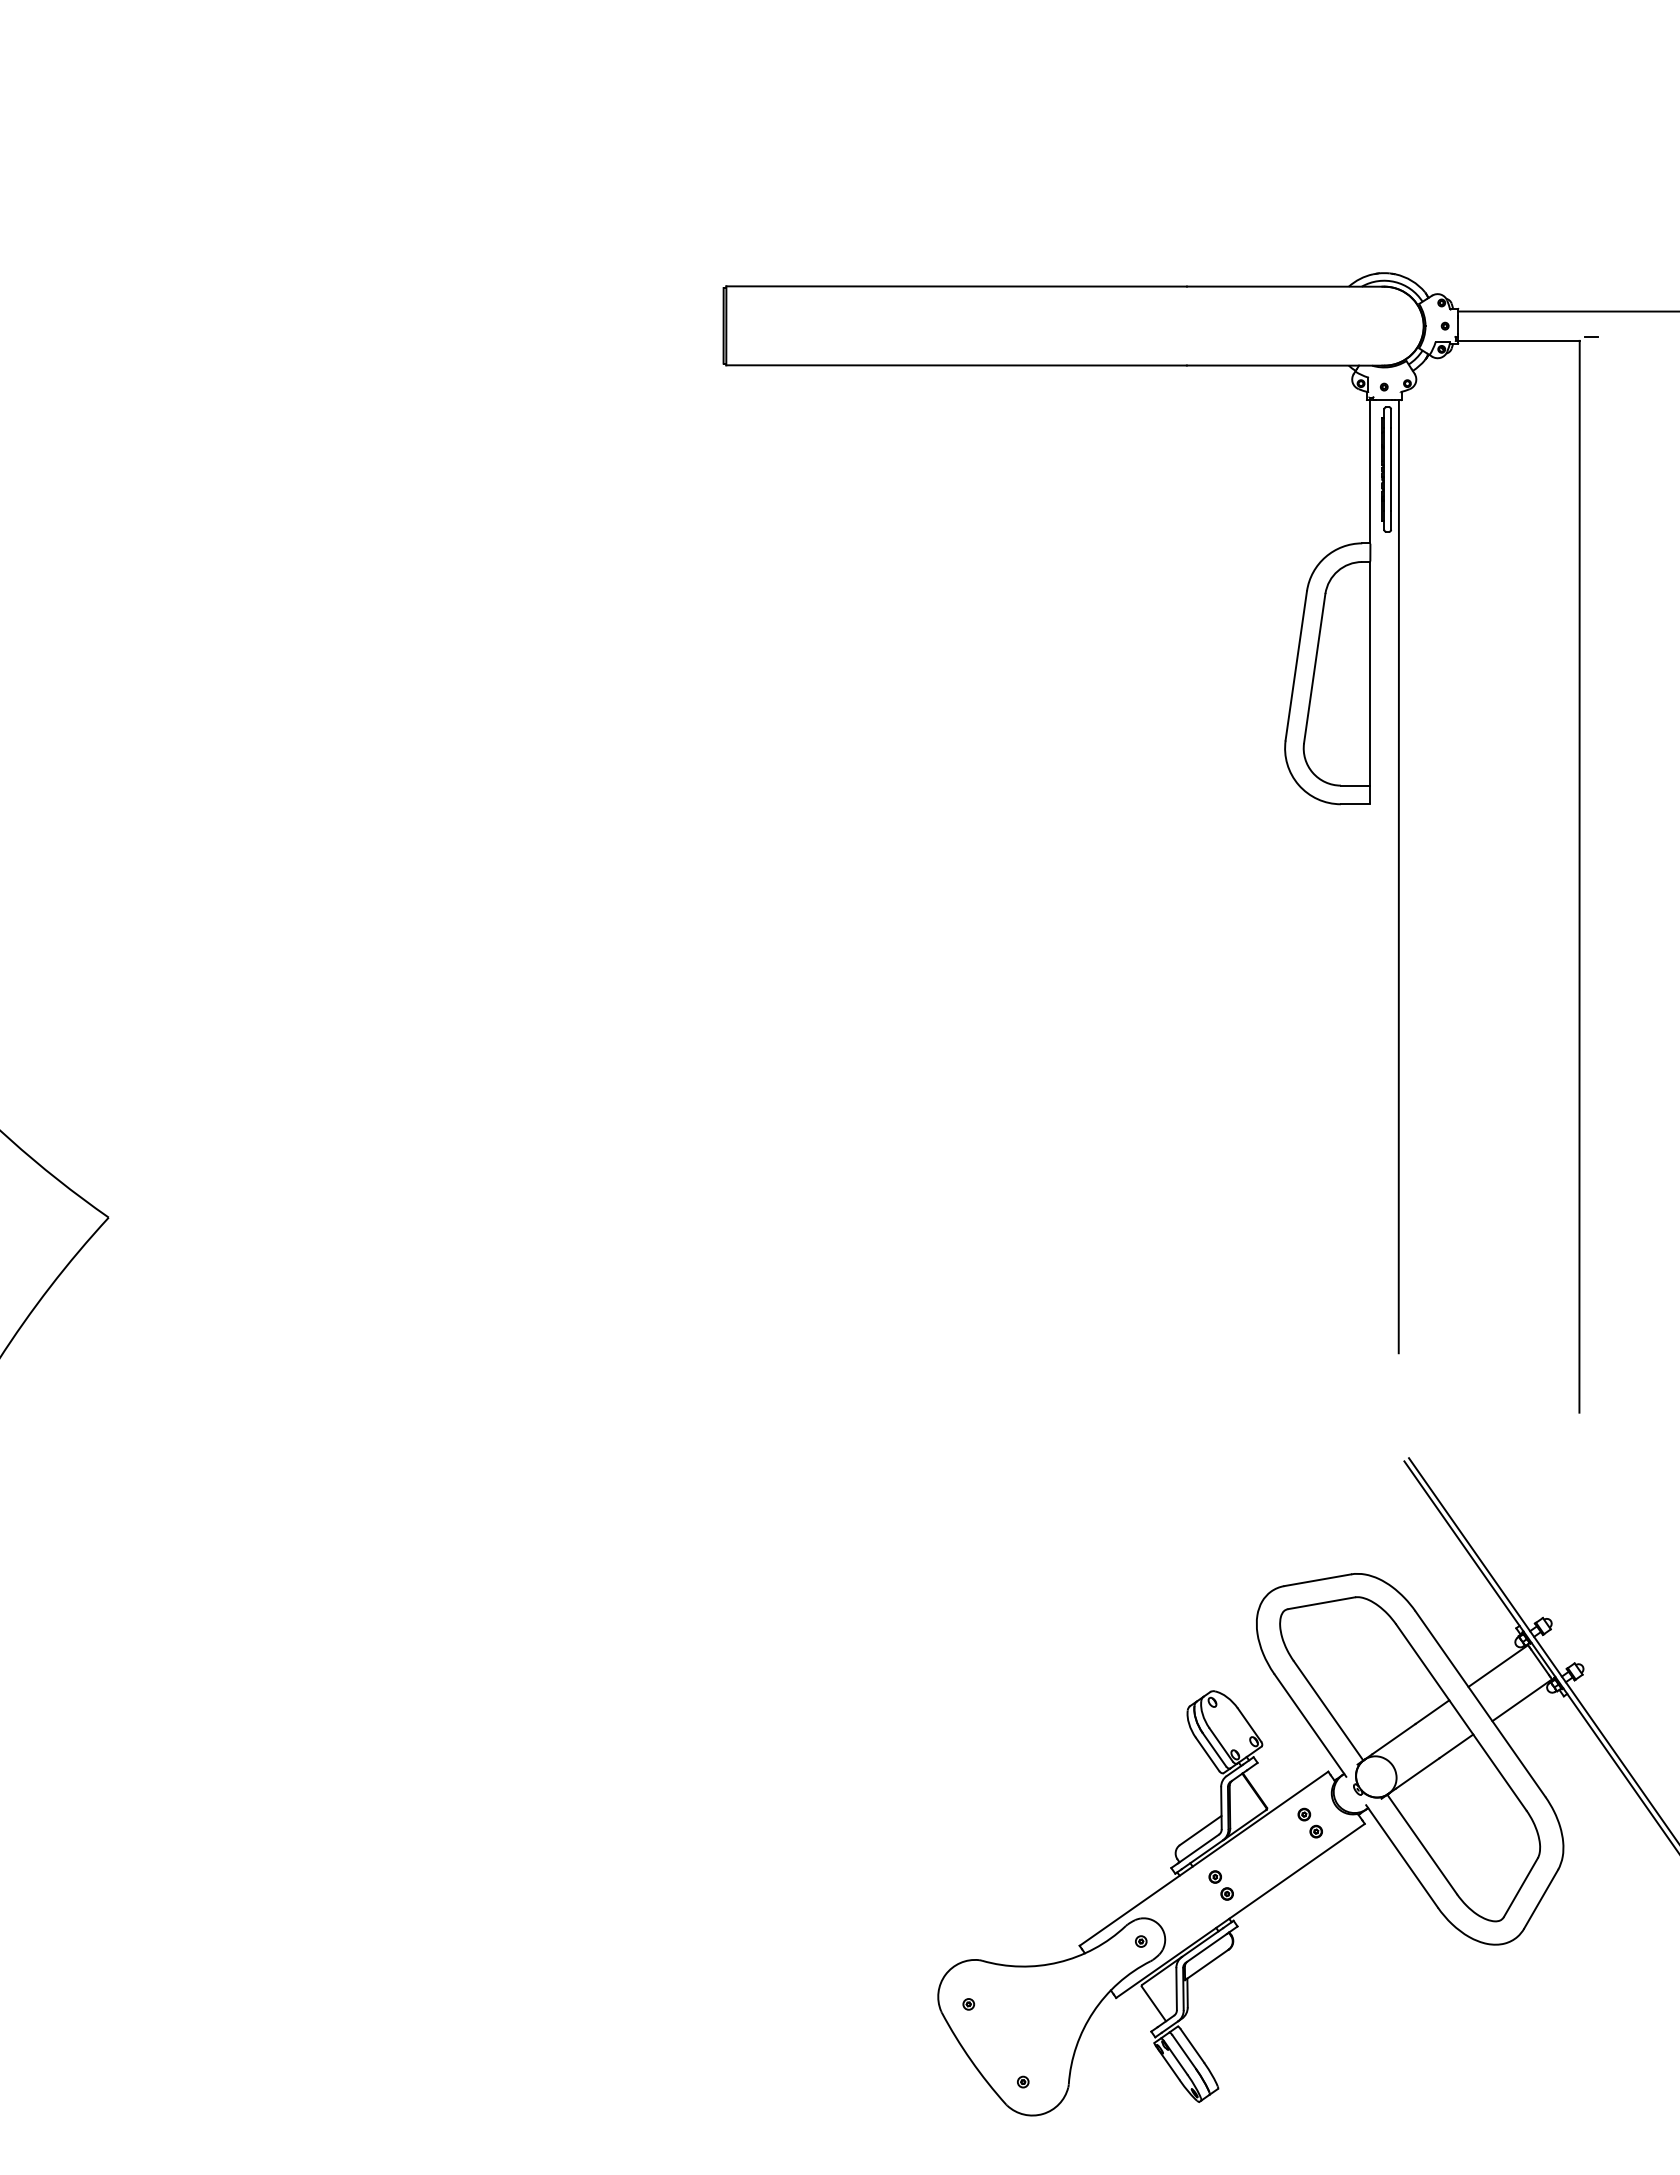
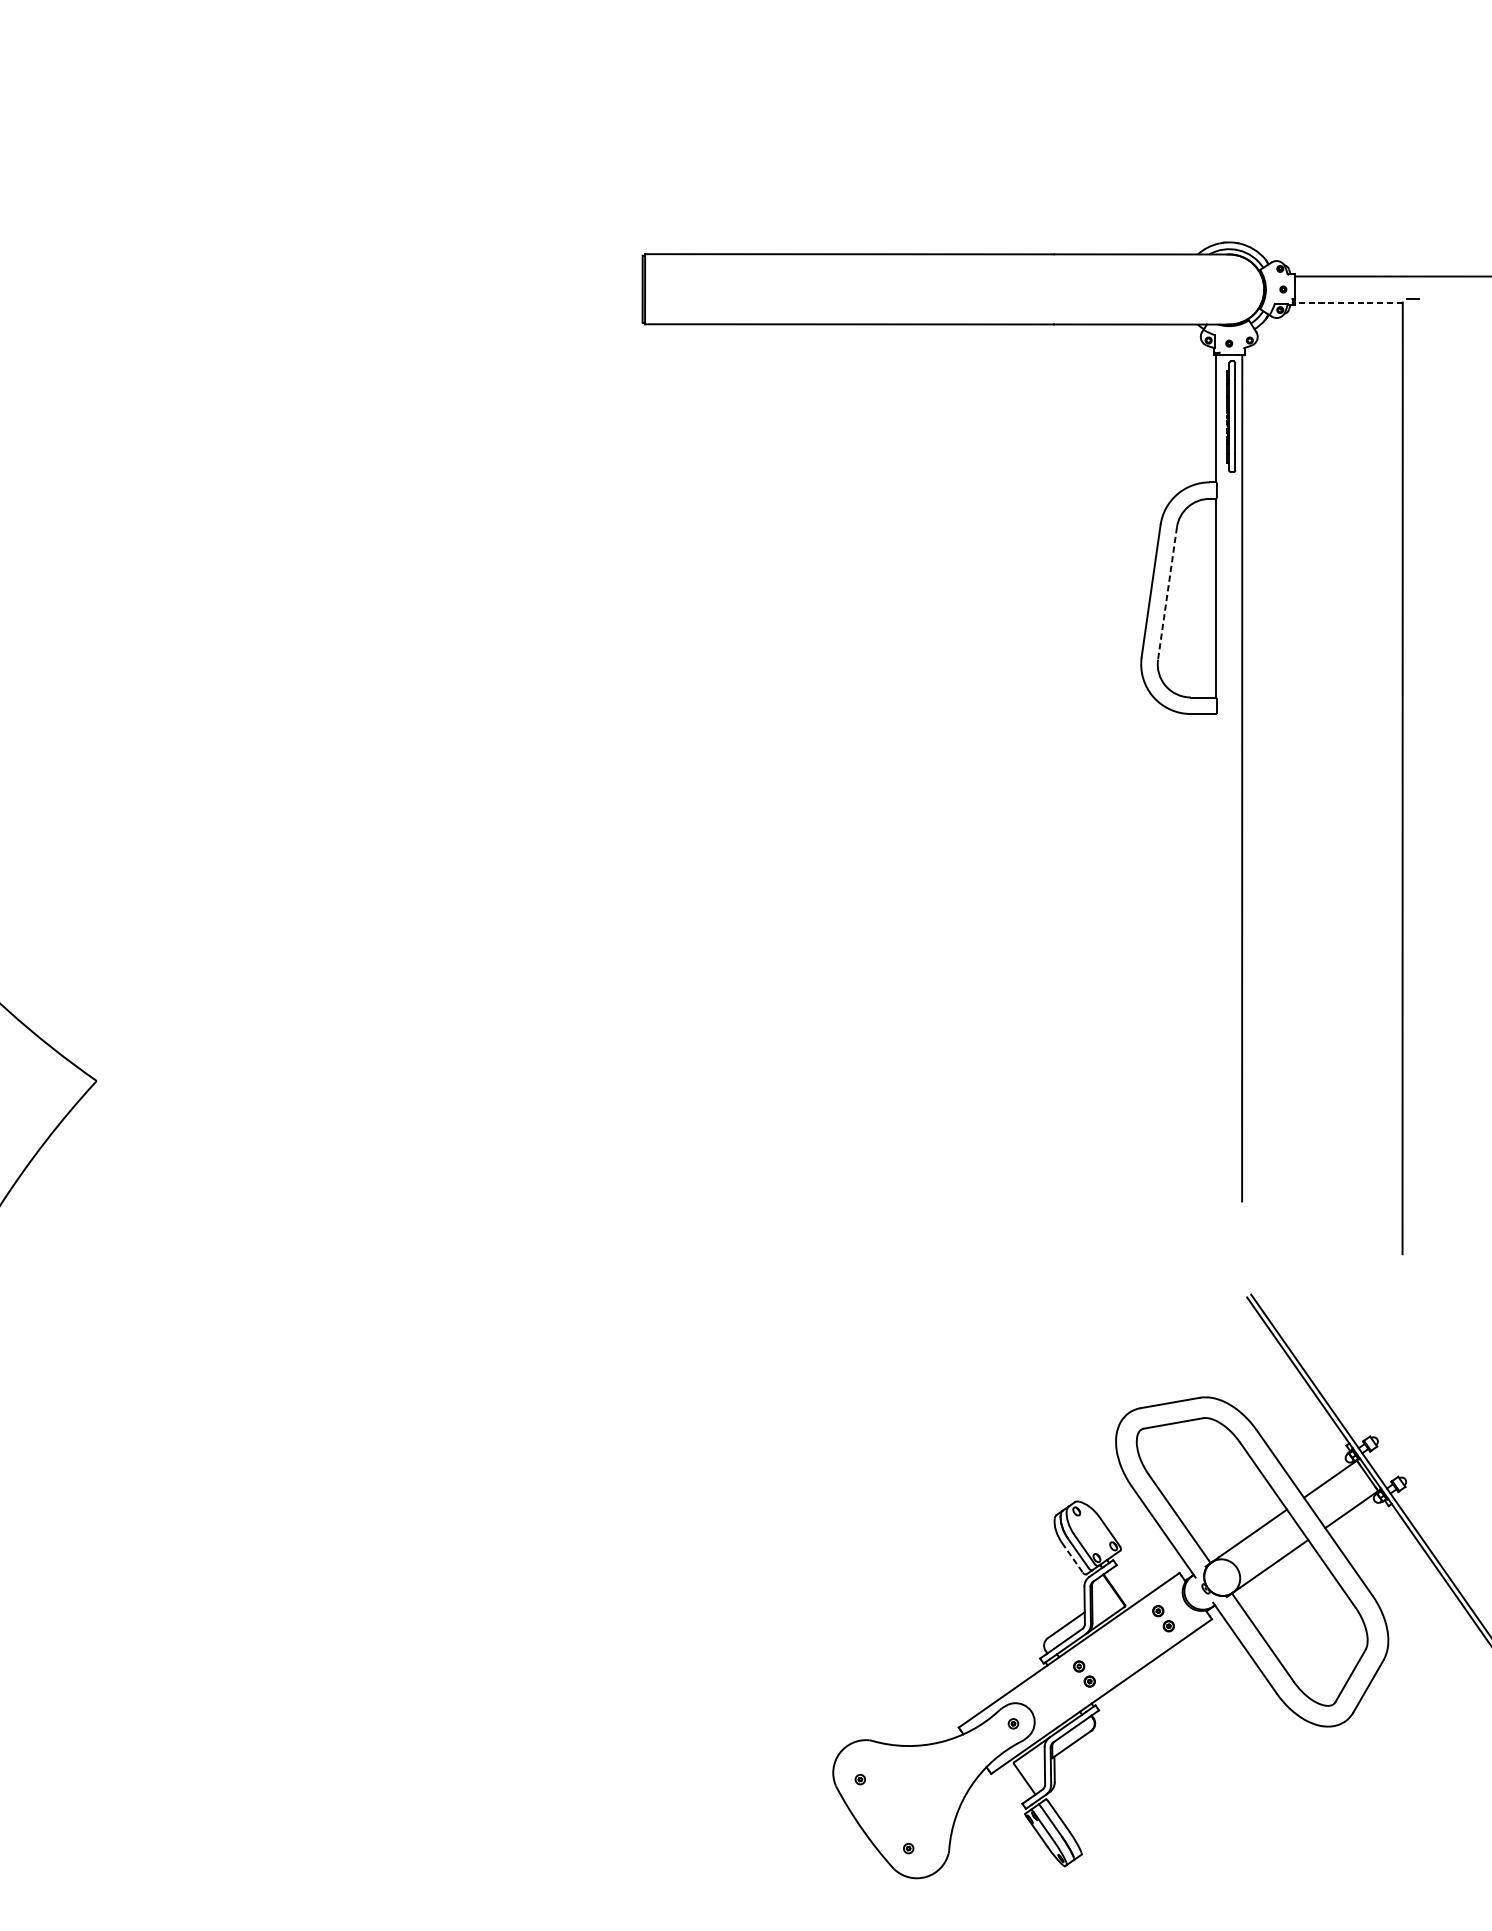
line: (1519, 340) -> (1349, 302), solid -> dashed
line: (1314, 669) -> (1167, 594), solid -> dashed
line: (1207, 1754) -> (1072, 1557), solid -> dashed

